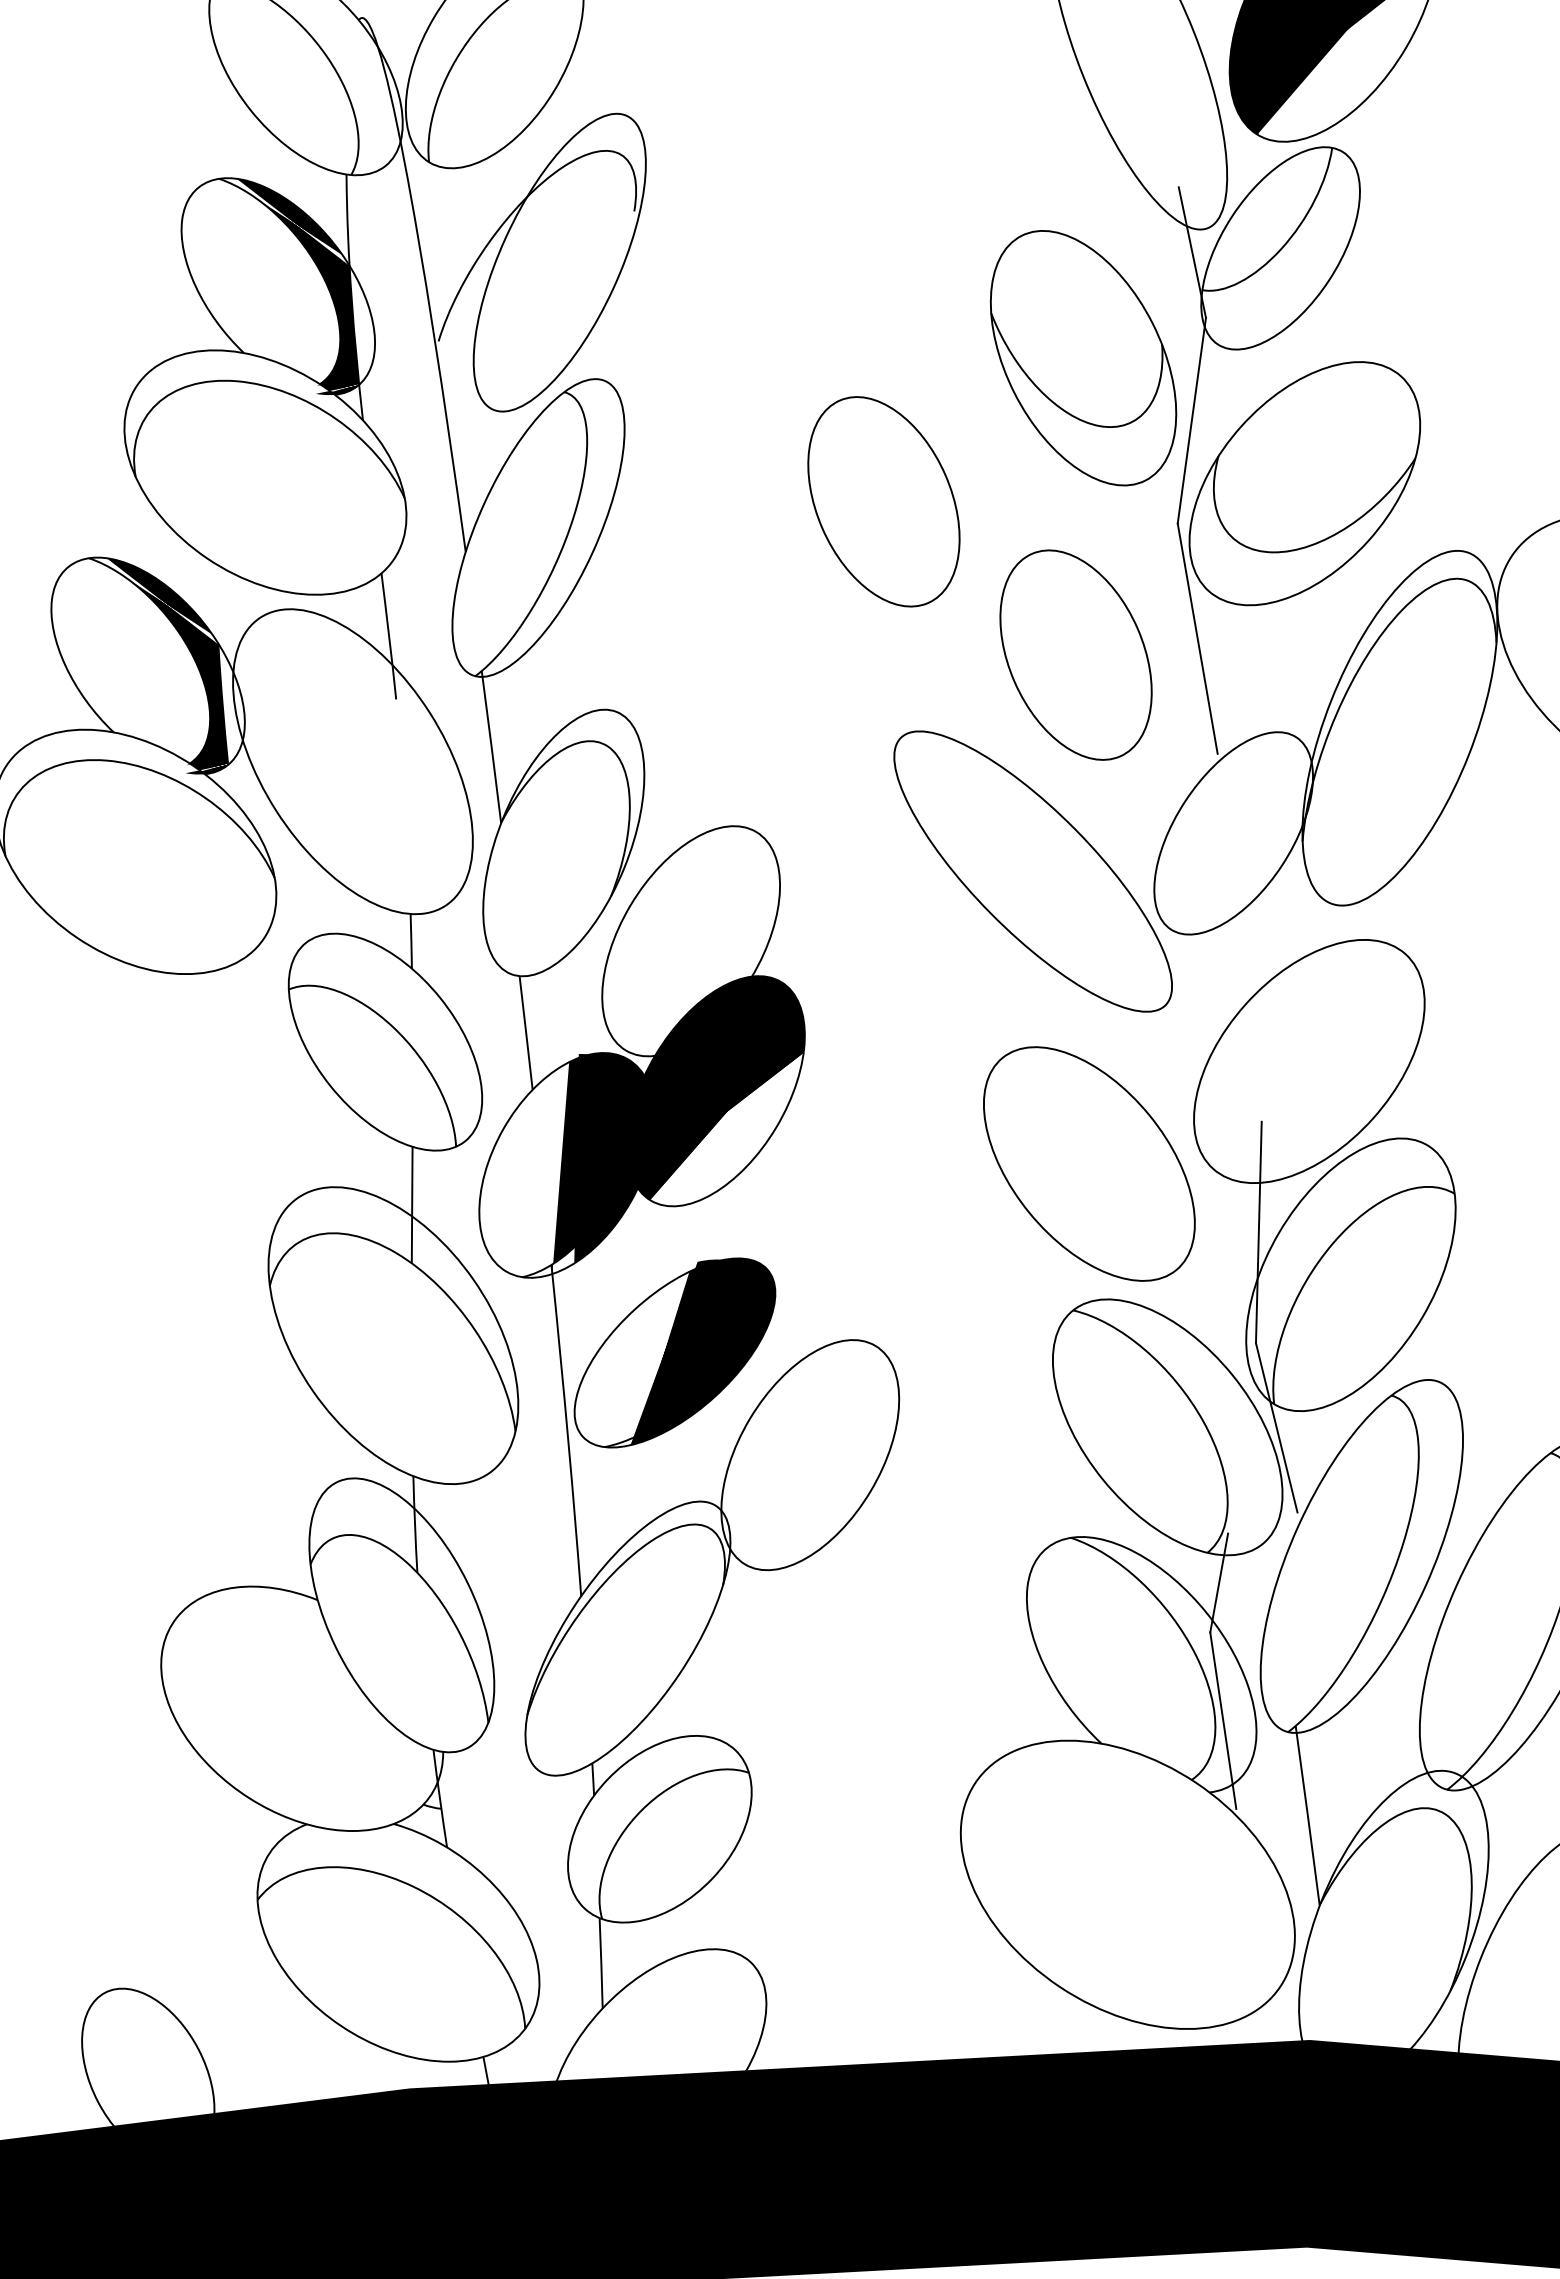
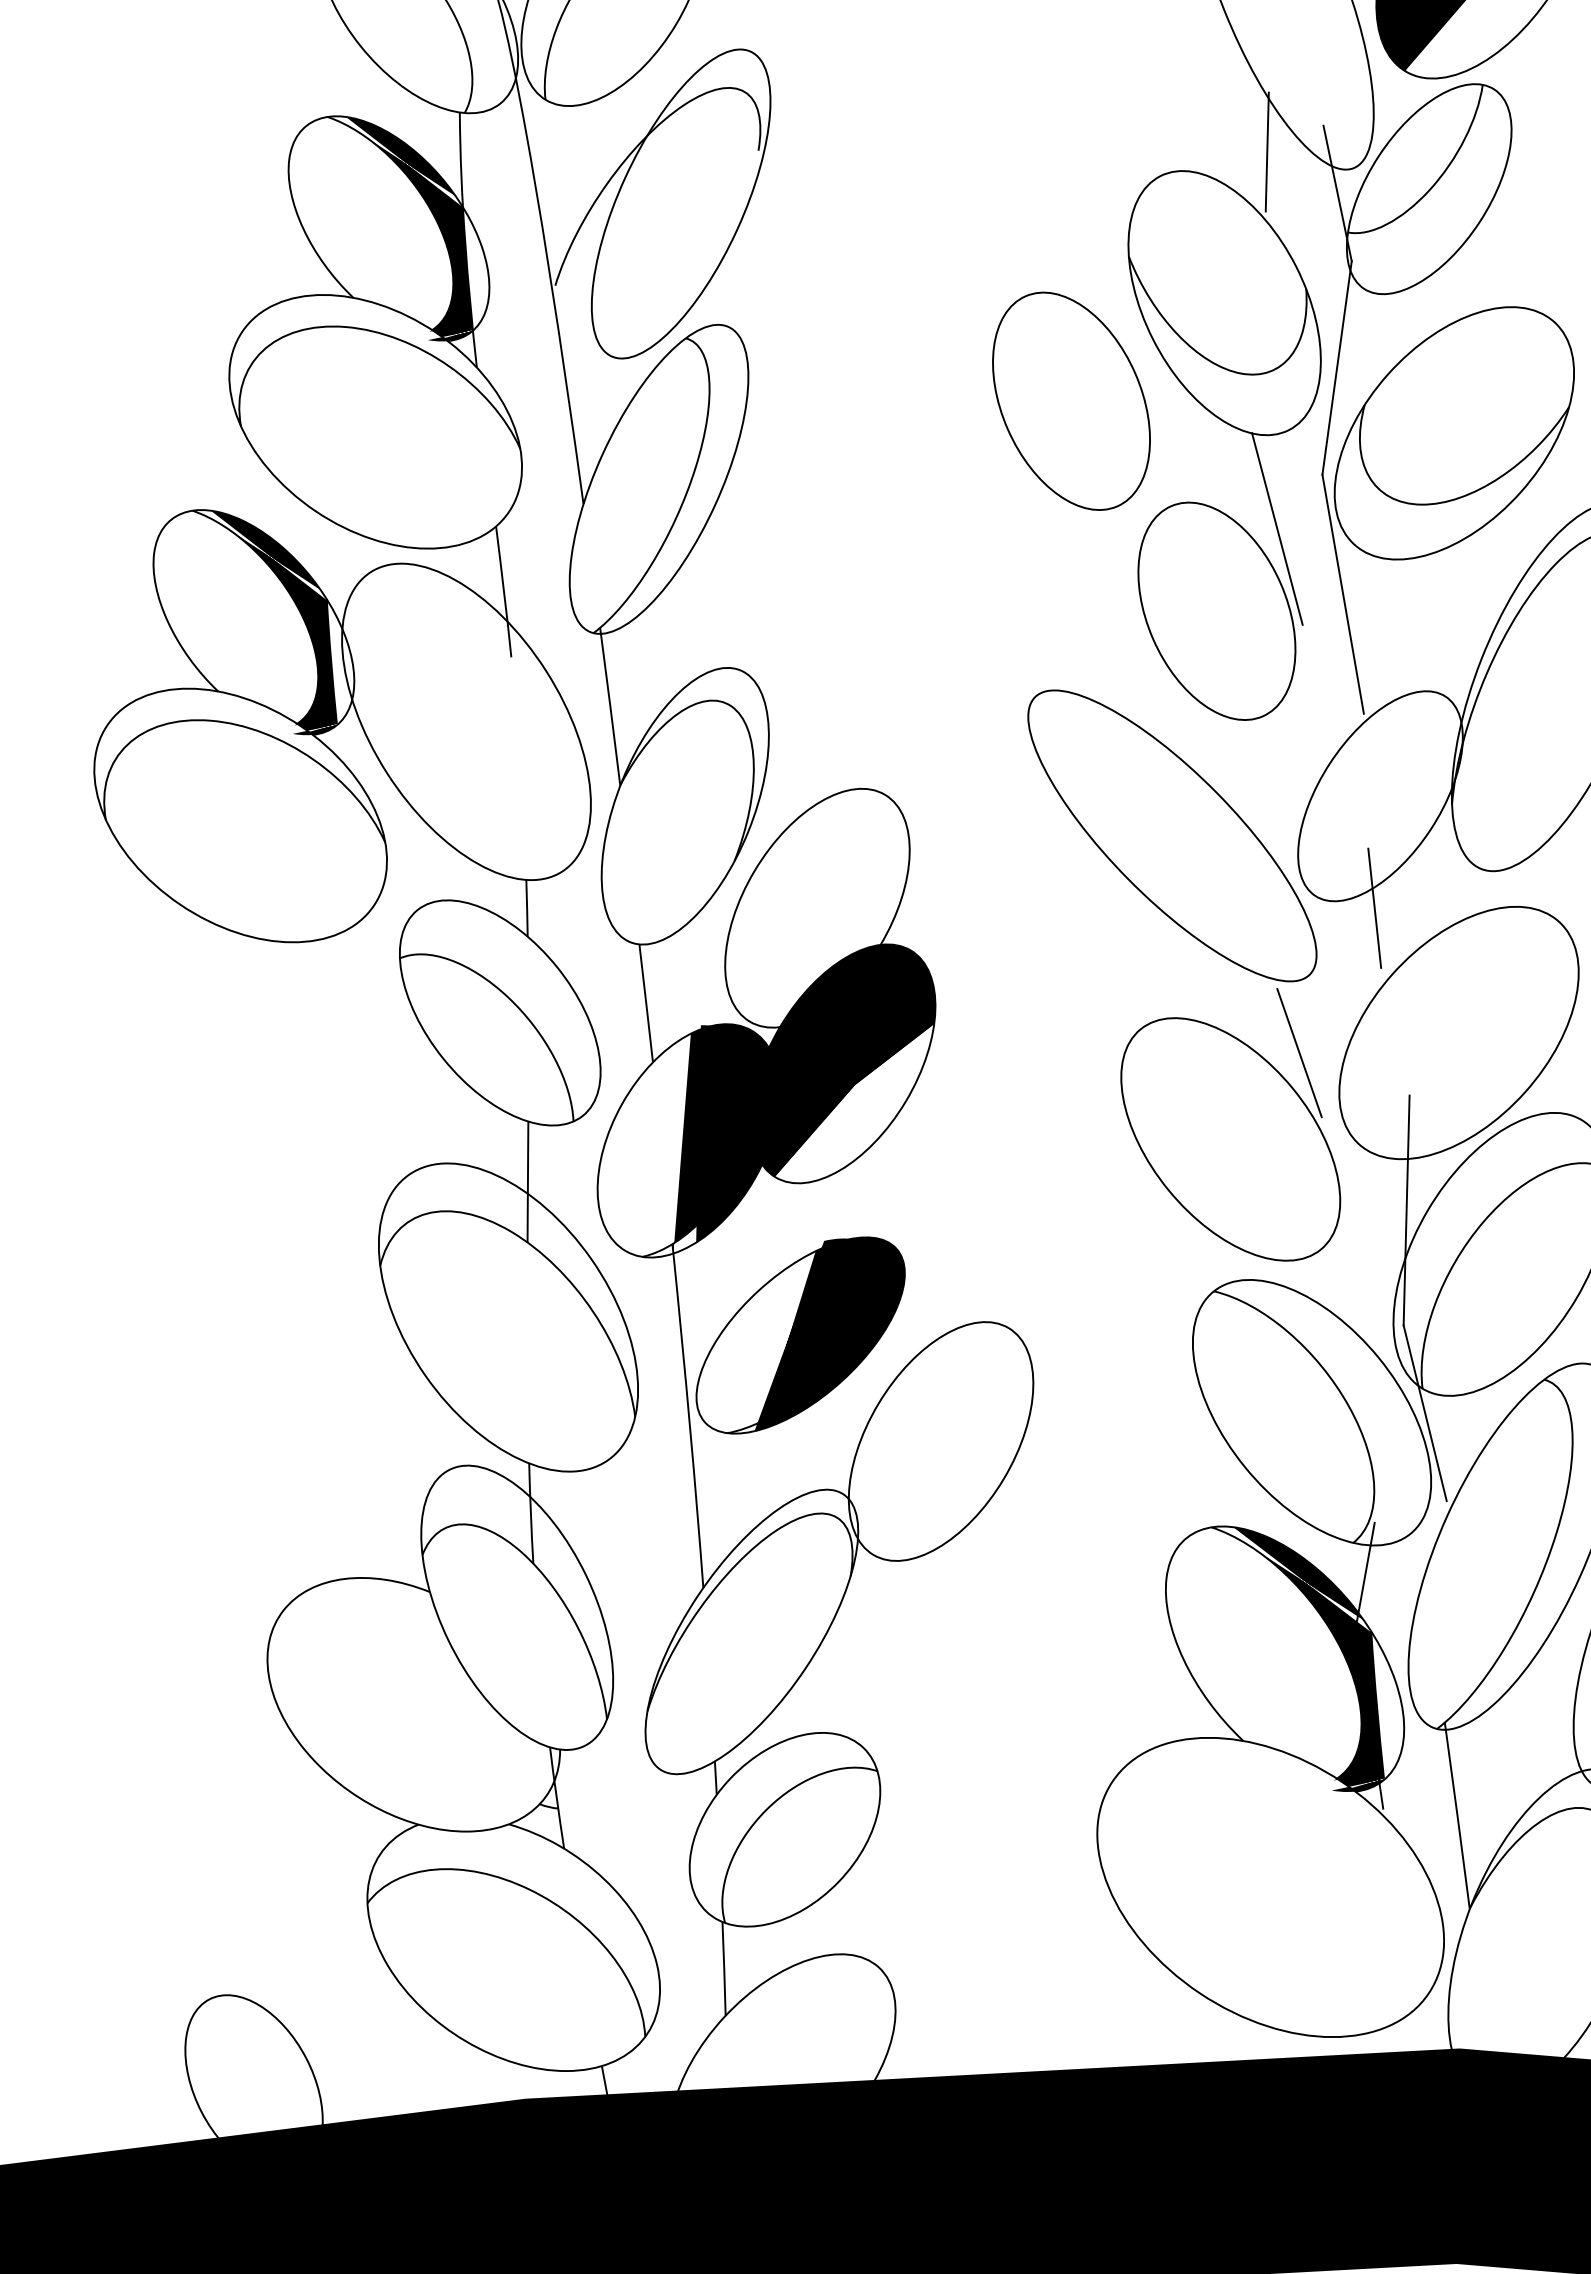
line: (1124, 212) -> (1267, 151), added
part: (883, 501) -> (1071, 400), moved
line: (1133, 575) -> (1276, 528), added
line: (1227, 940) -> (1374, 907), added
line: (1155, 1080) -> (1299, 1052), added
fill: (1165, 1664) -> (1309, 1658), added

